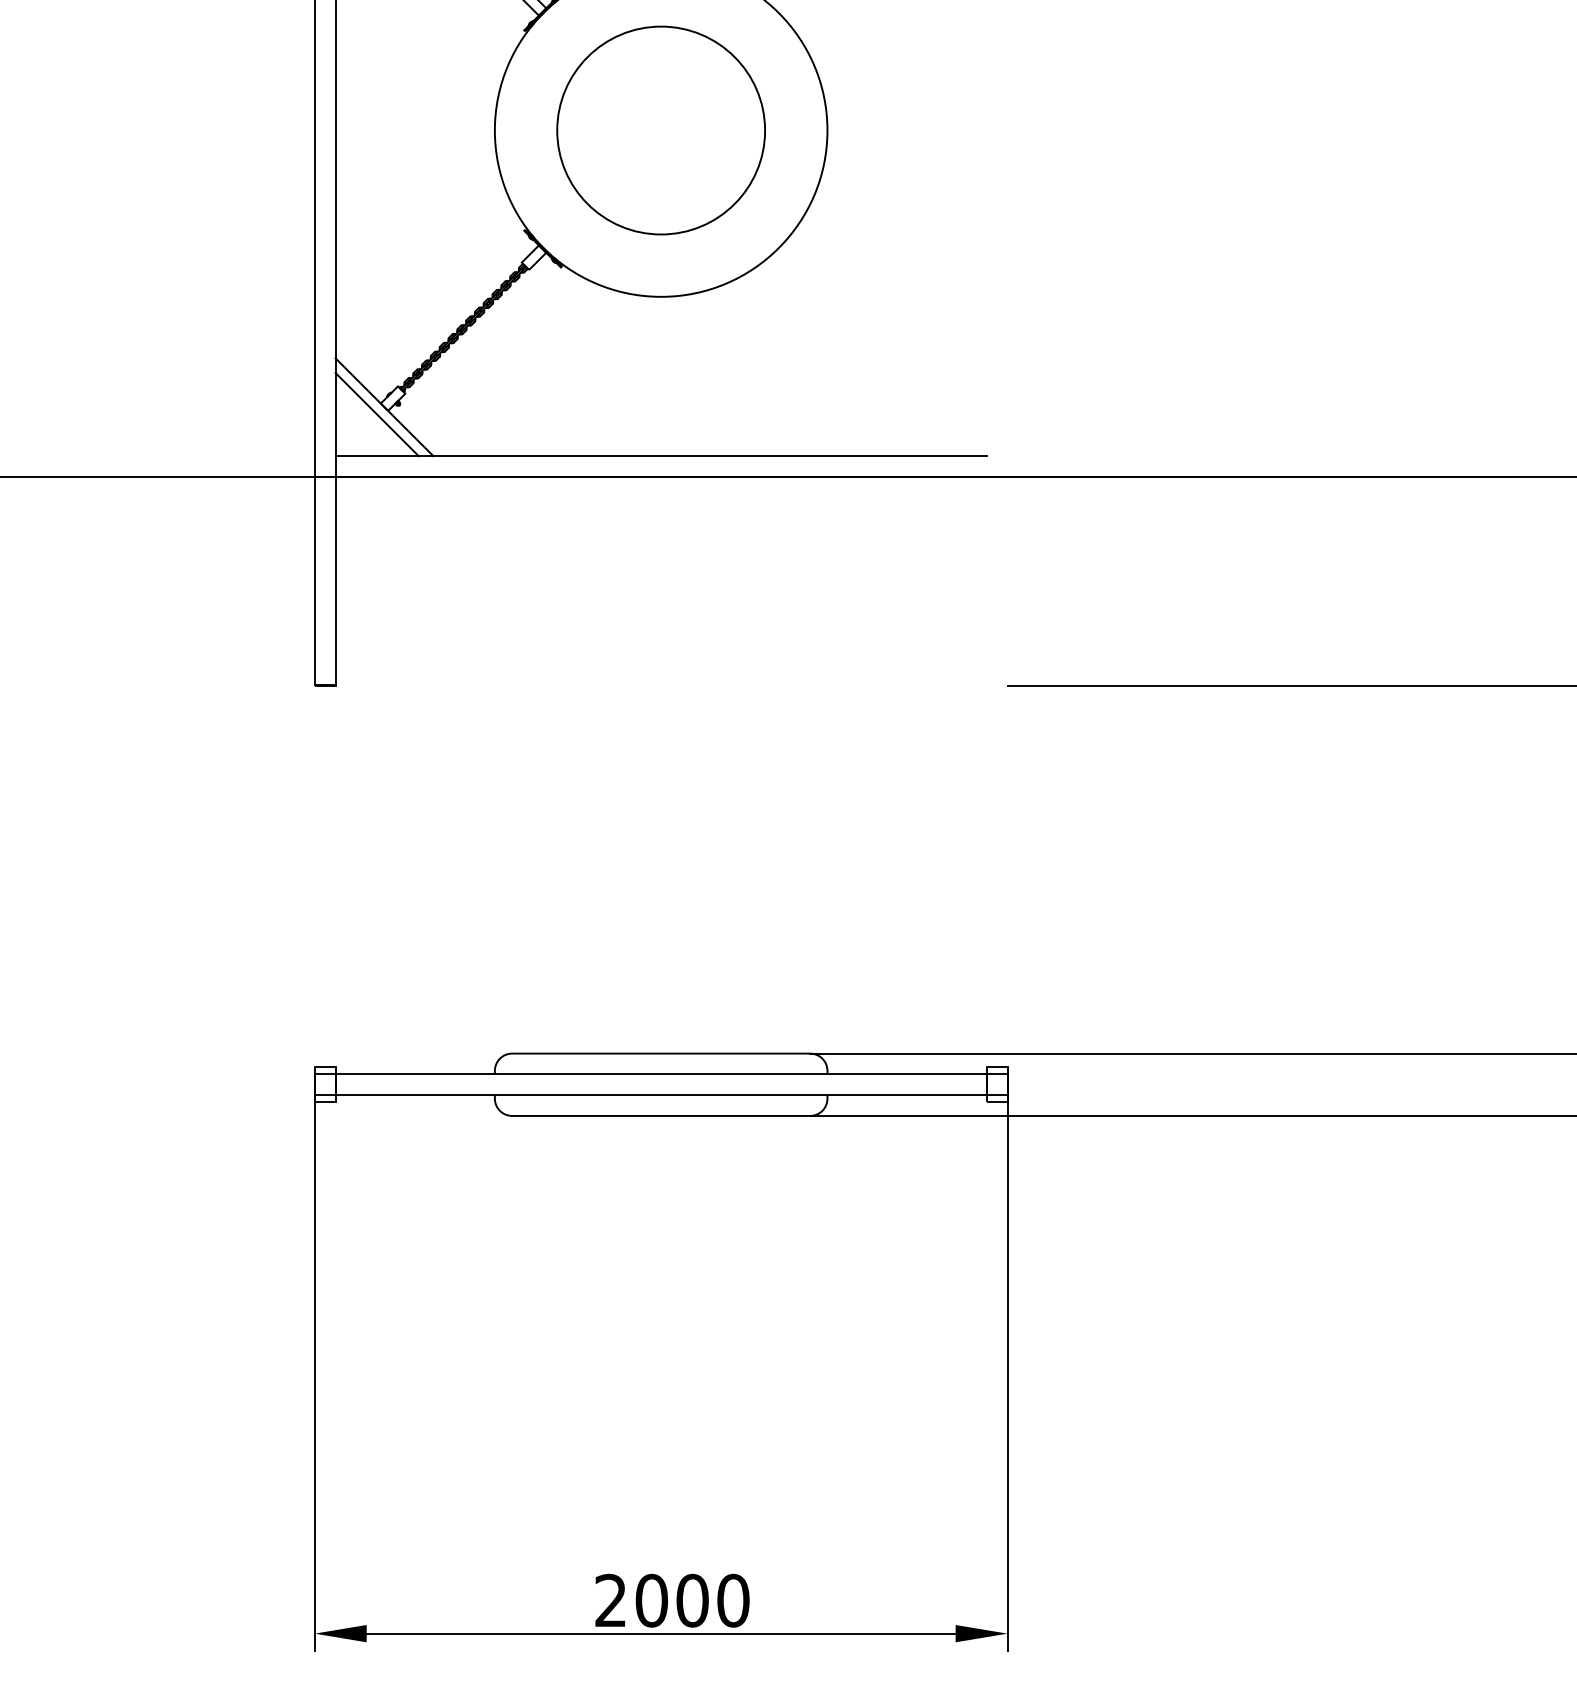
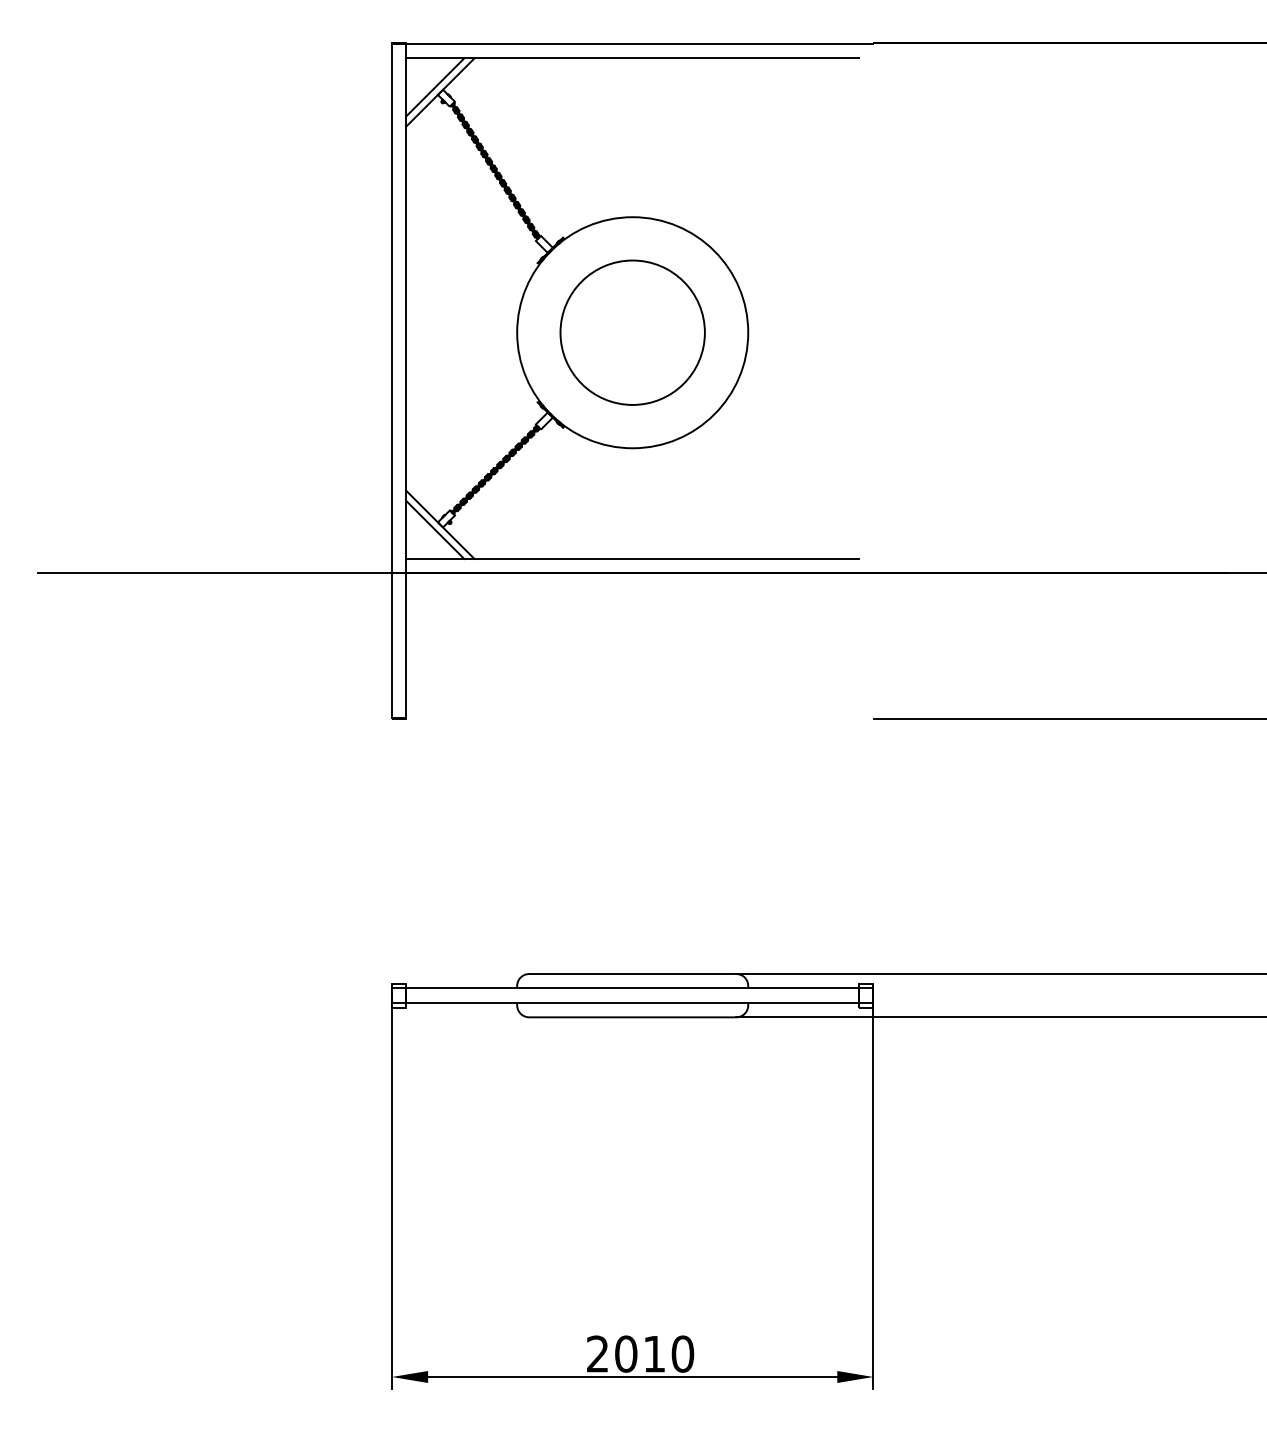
text: (692, 1599) -> (654, 1353), 2000 -> 2010

